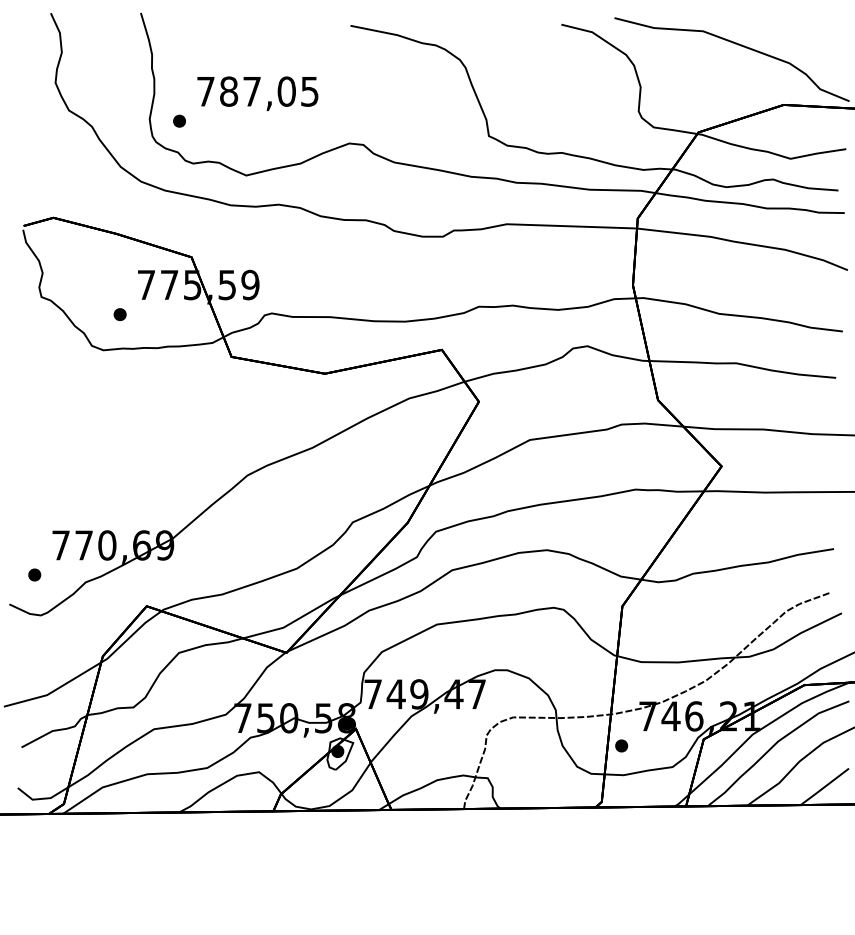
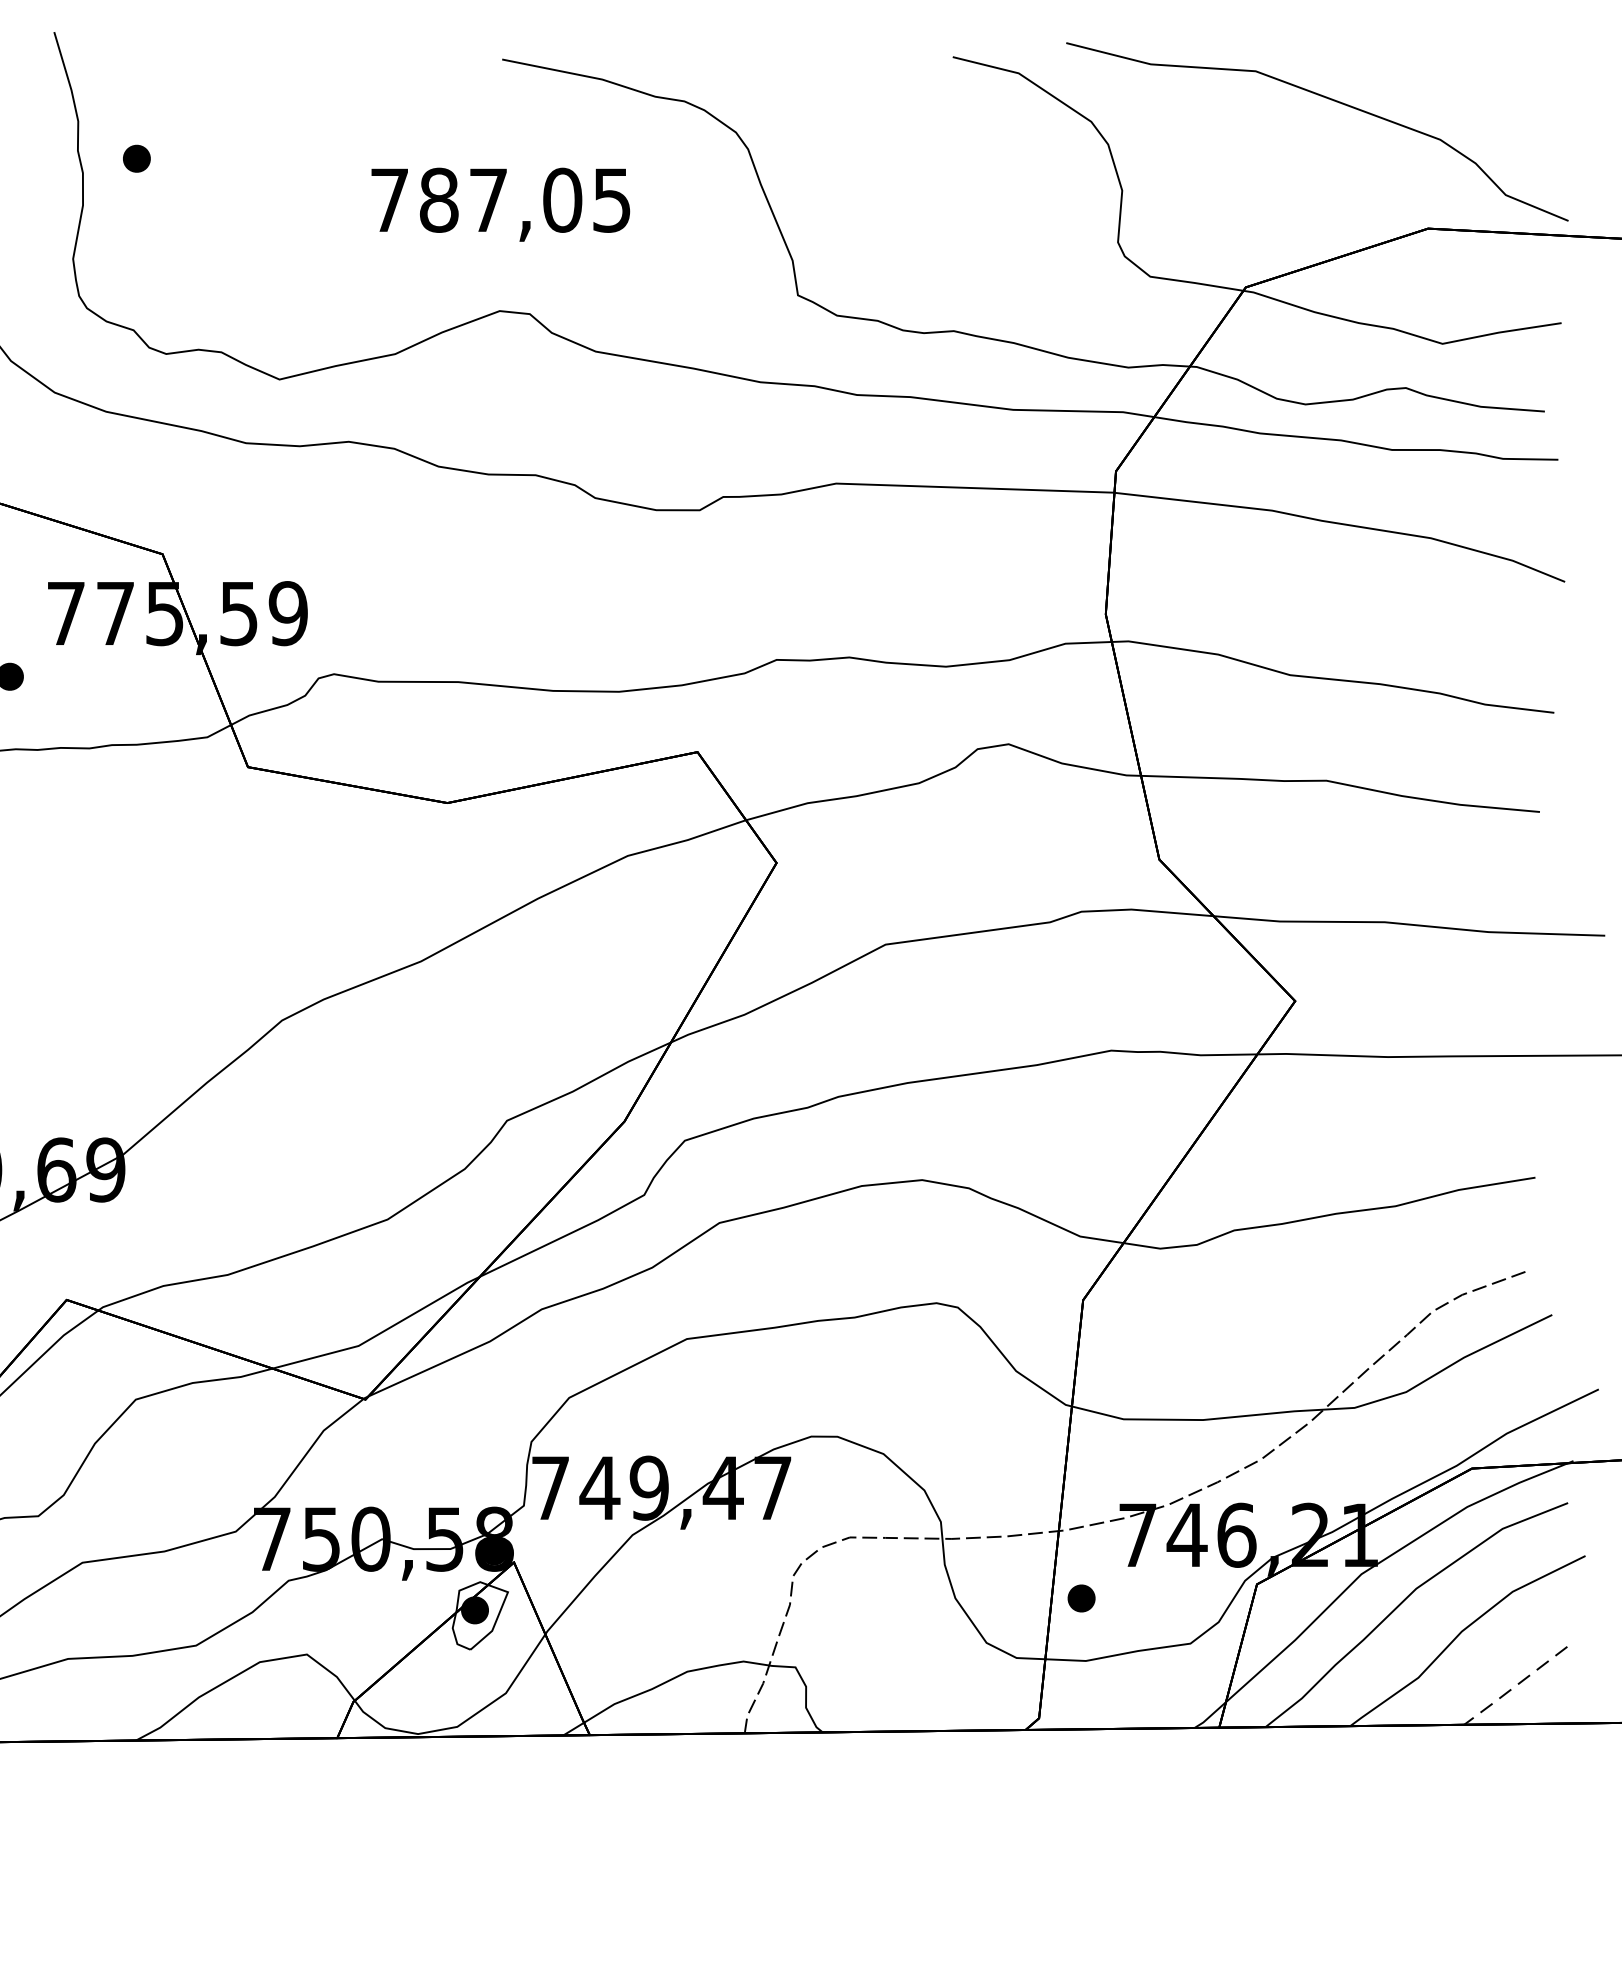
text: (257, 93) -> (500, 204), moved
part: (179, 120) -> (136, 157), moved
line: (823, 787) -> (1512, 1687), solid -> dashed

